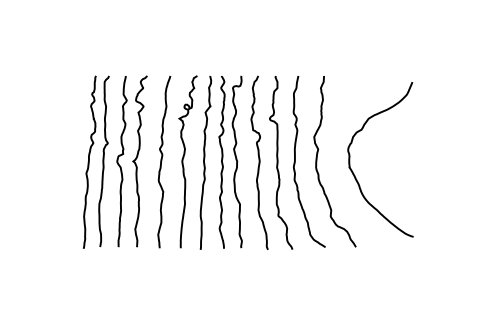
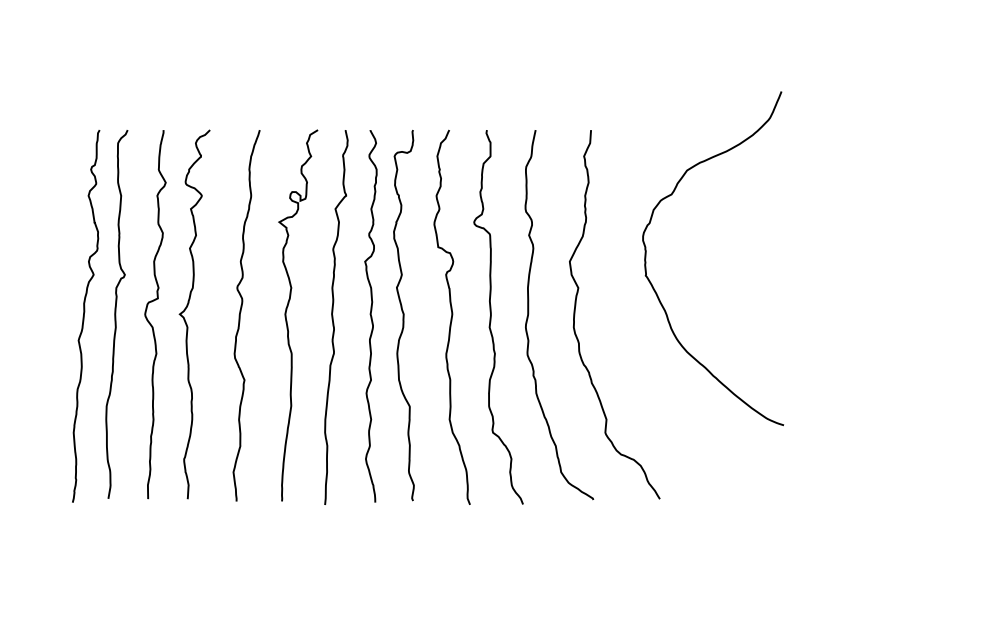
curve: (354, 173) -> (656, 288), moved

